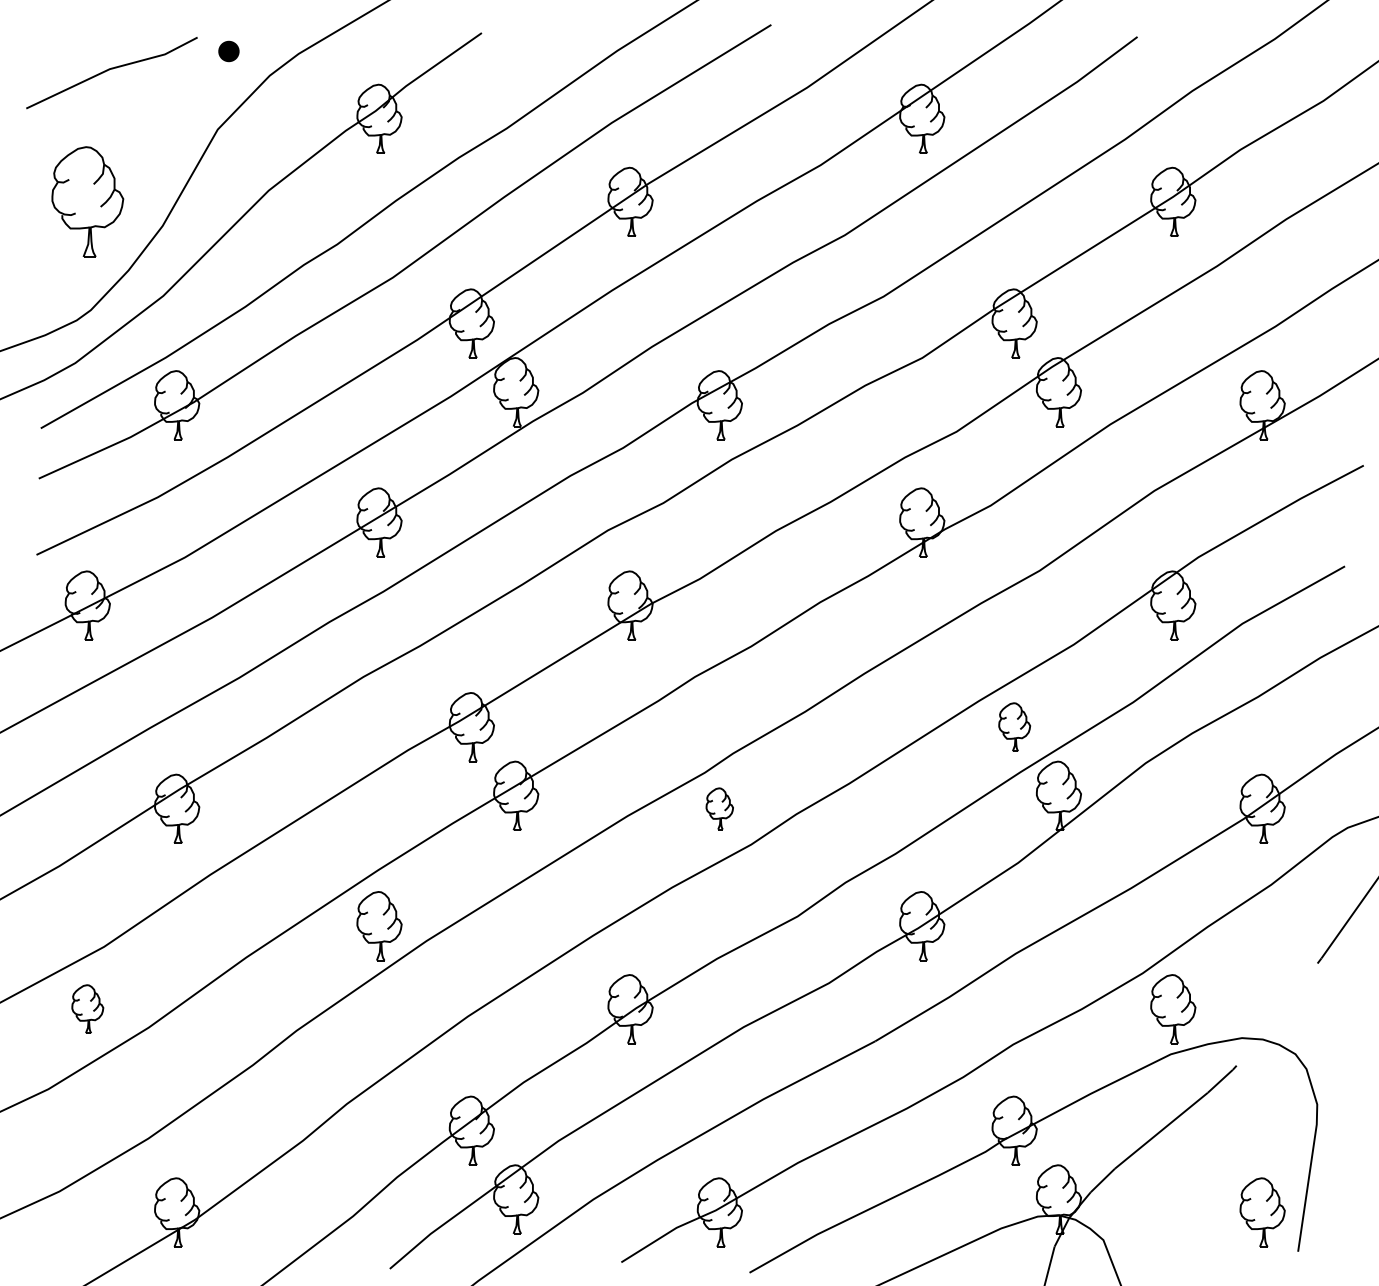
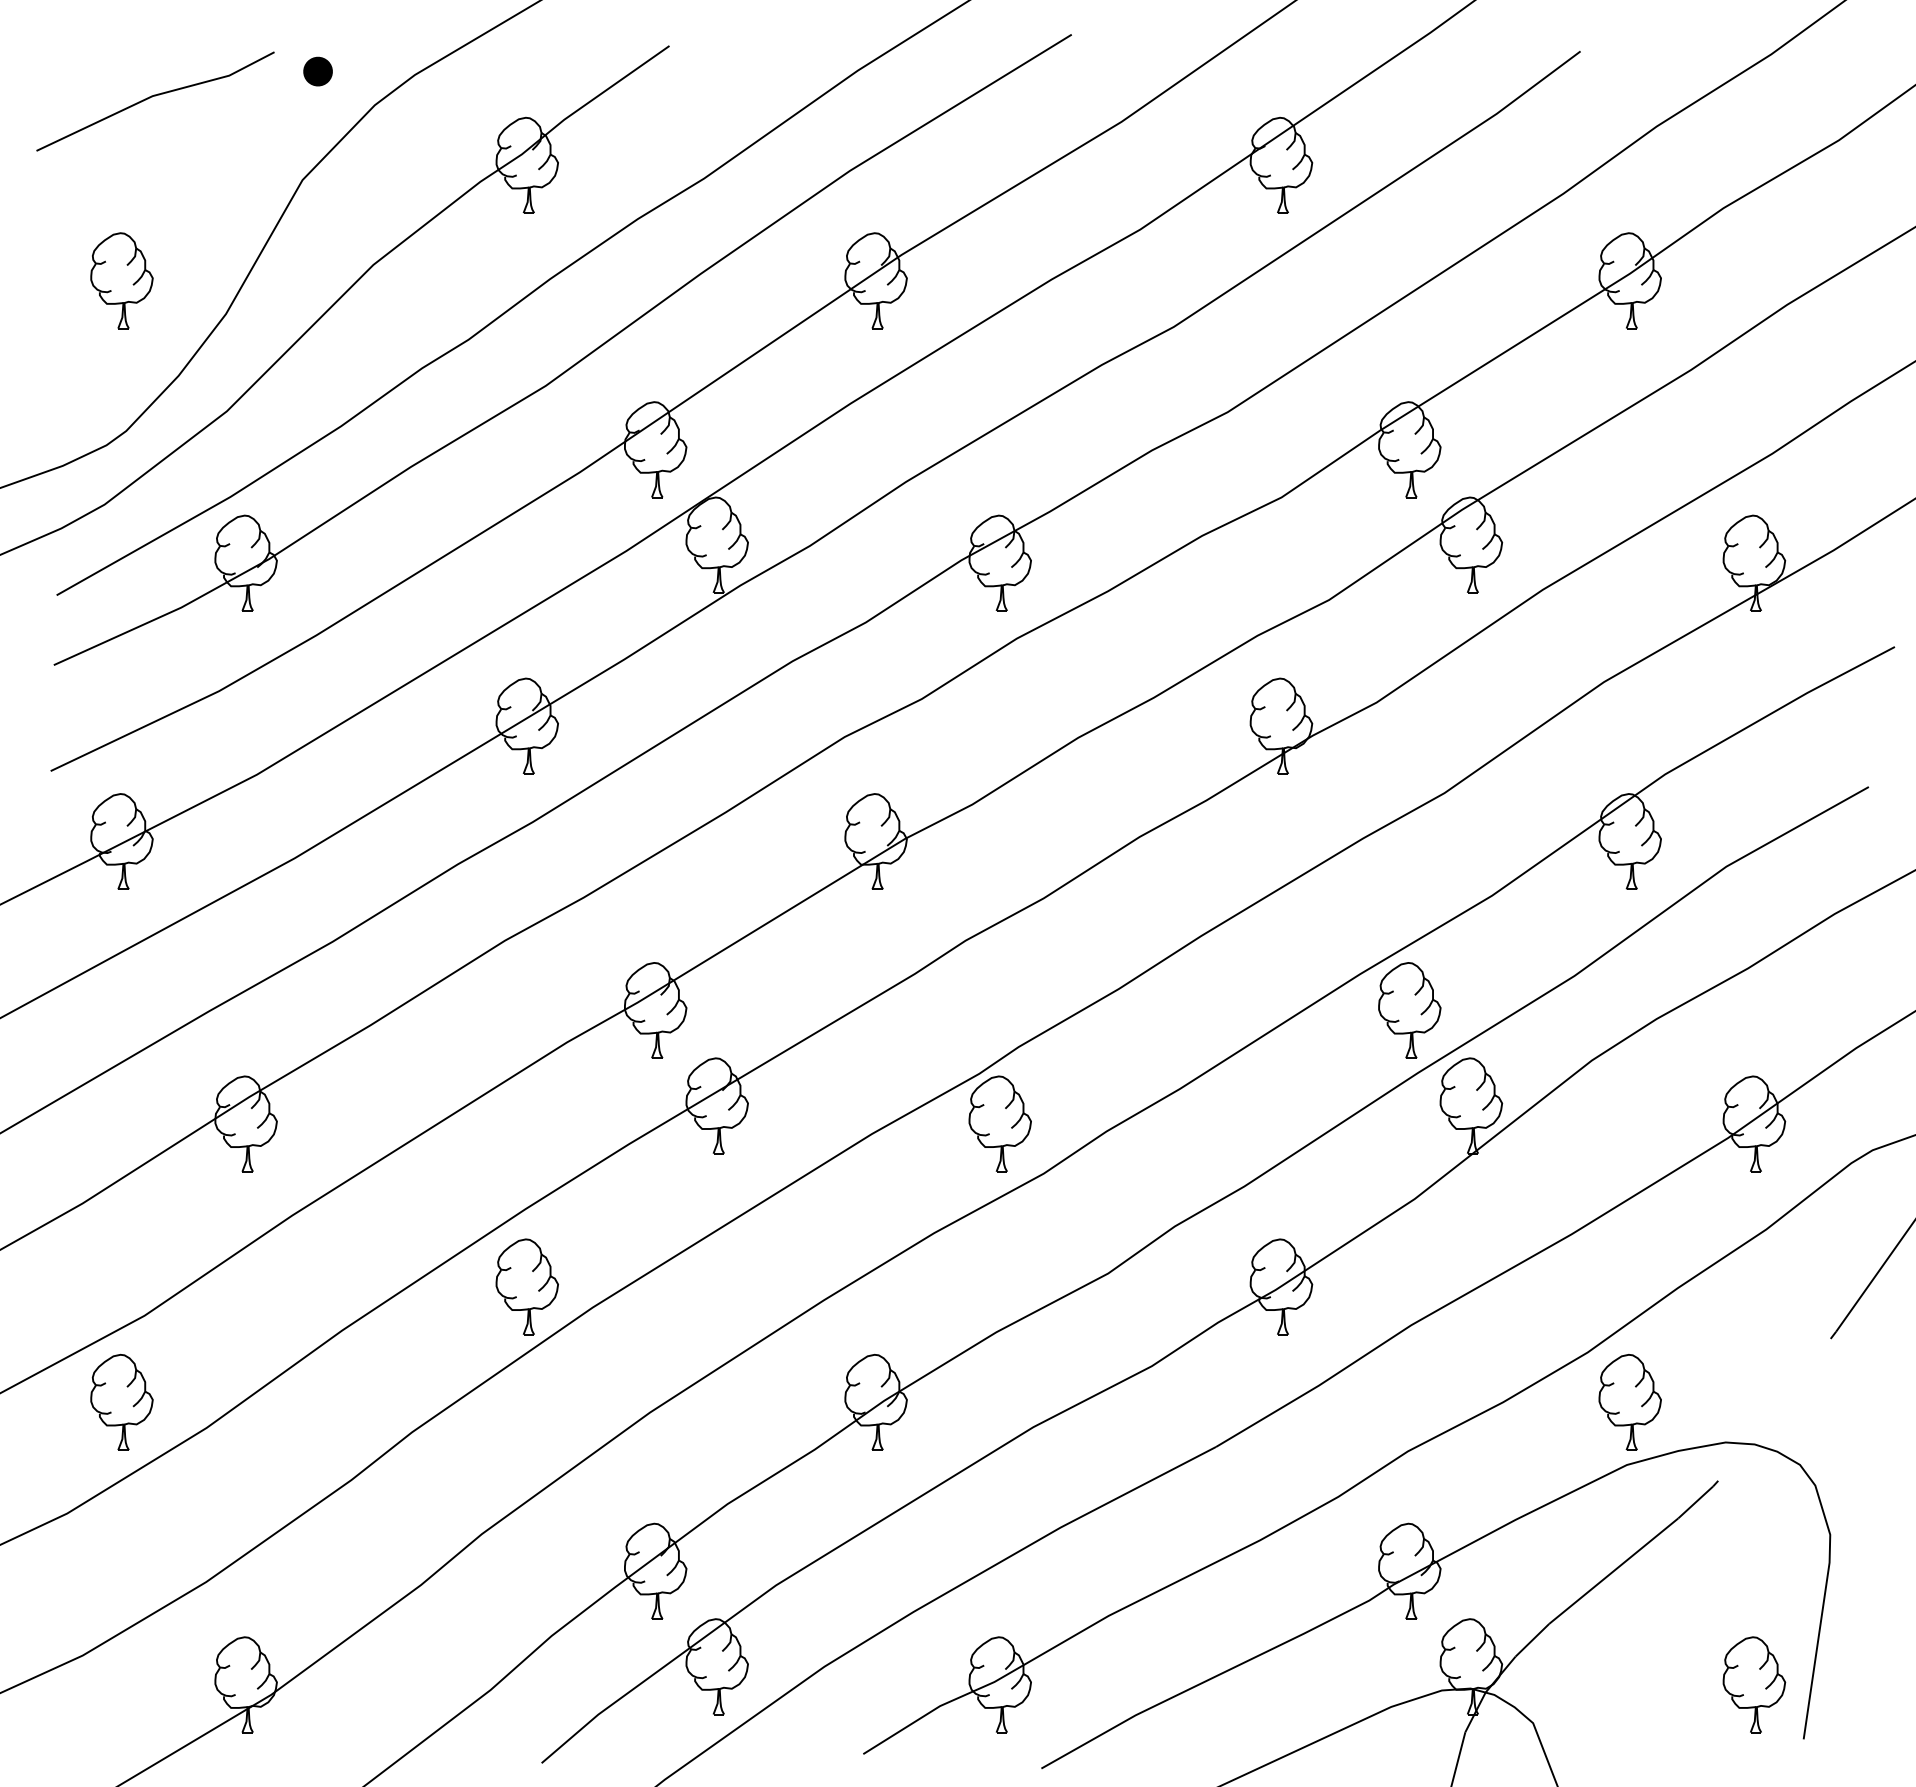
part: (87, 201) -> (121, 280), size x0.62
part: (1014, 727) -> (1409, 1010), size x1.43
part: (719, 808) -> (999, 1123), size x1.67
part: (87, 1008) -> (121, 1401), size x1.43

